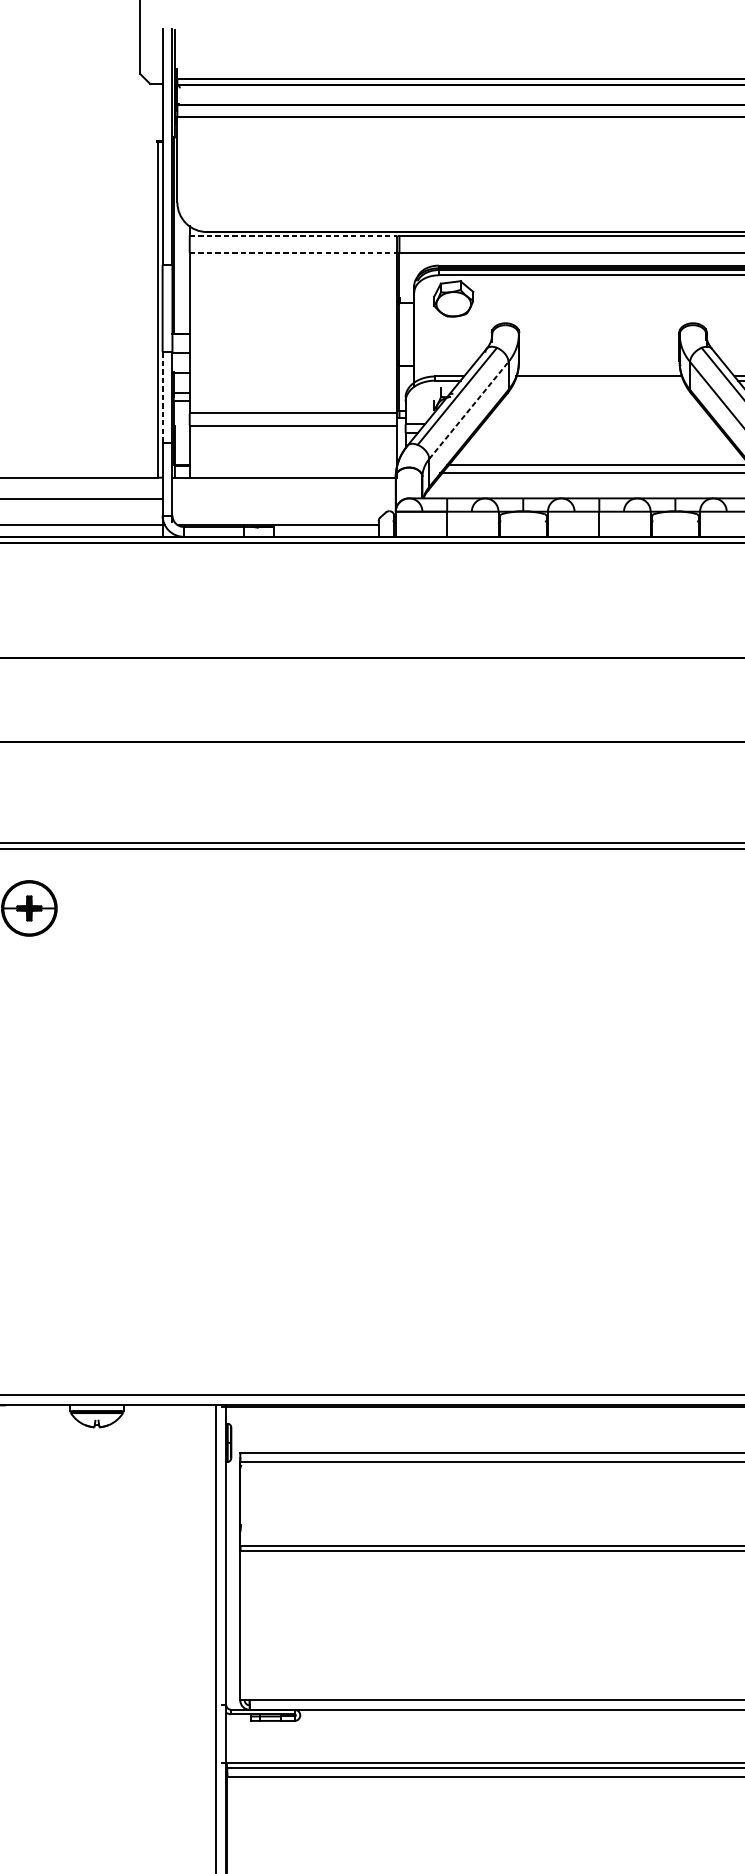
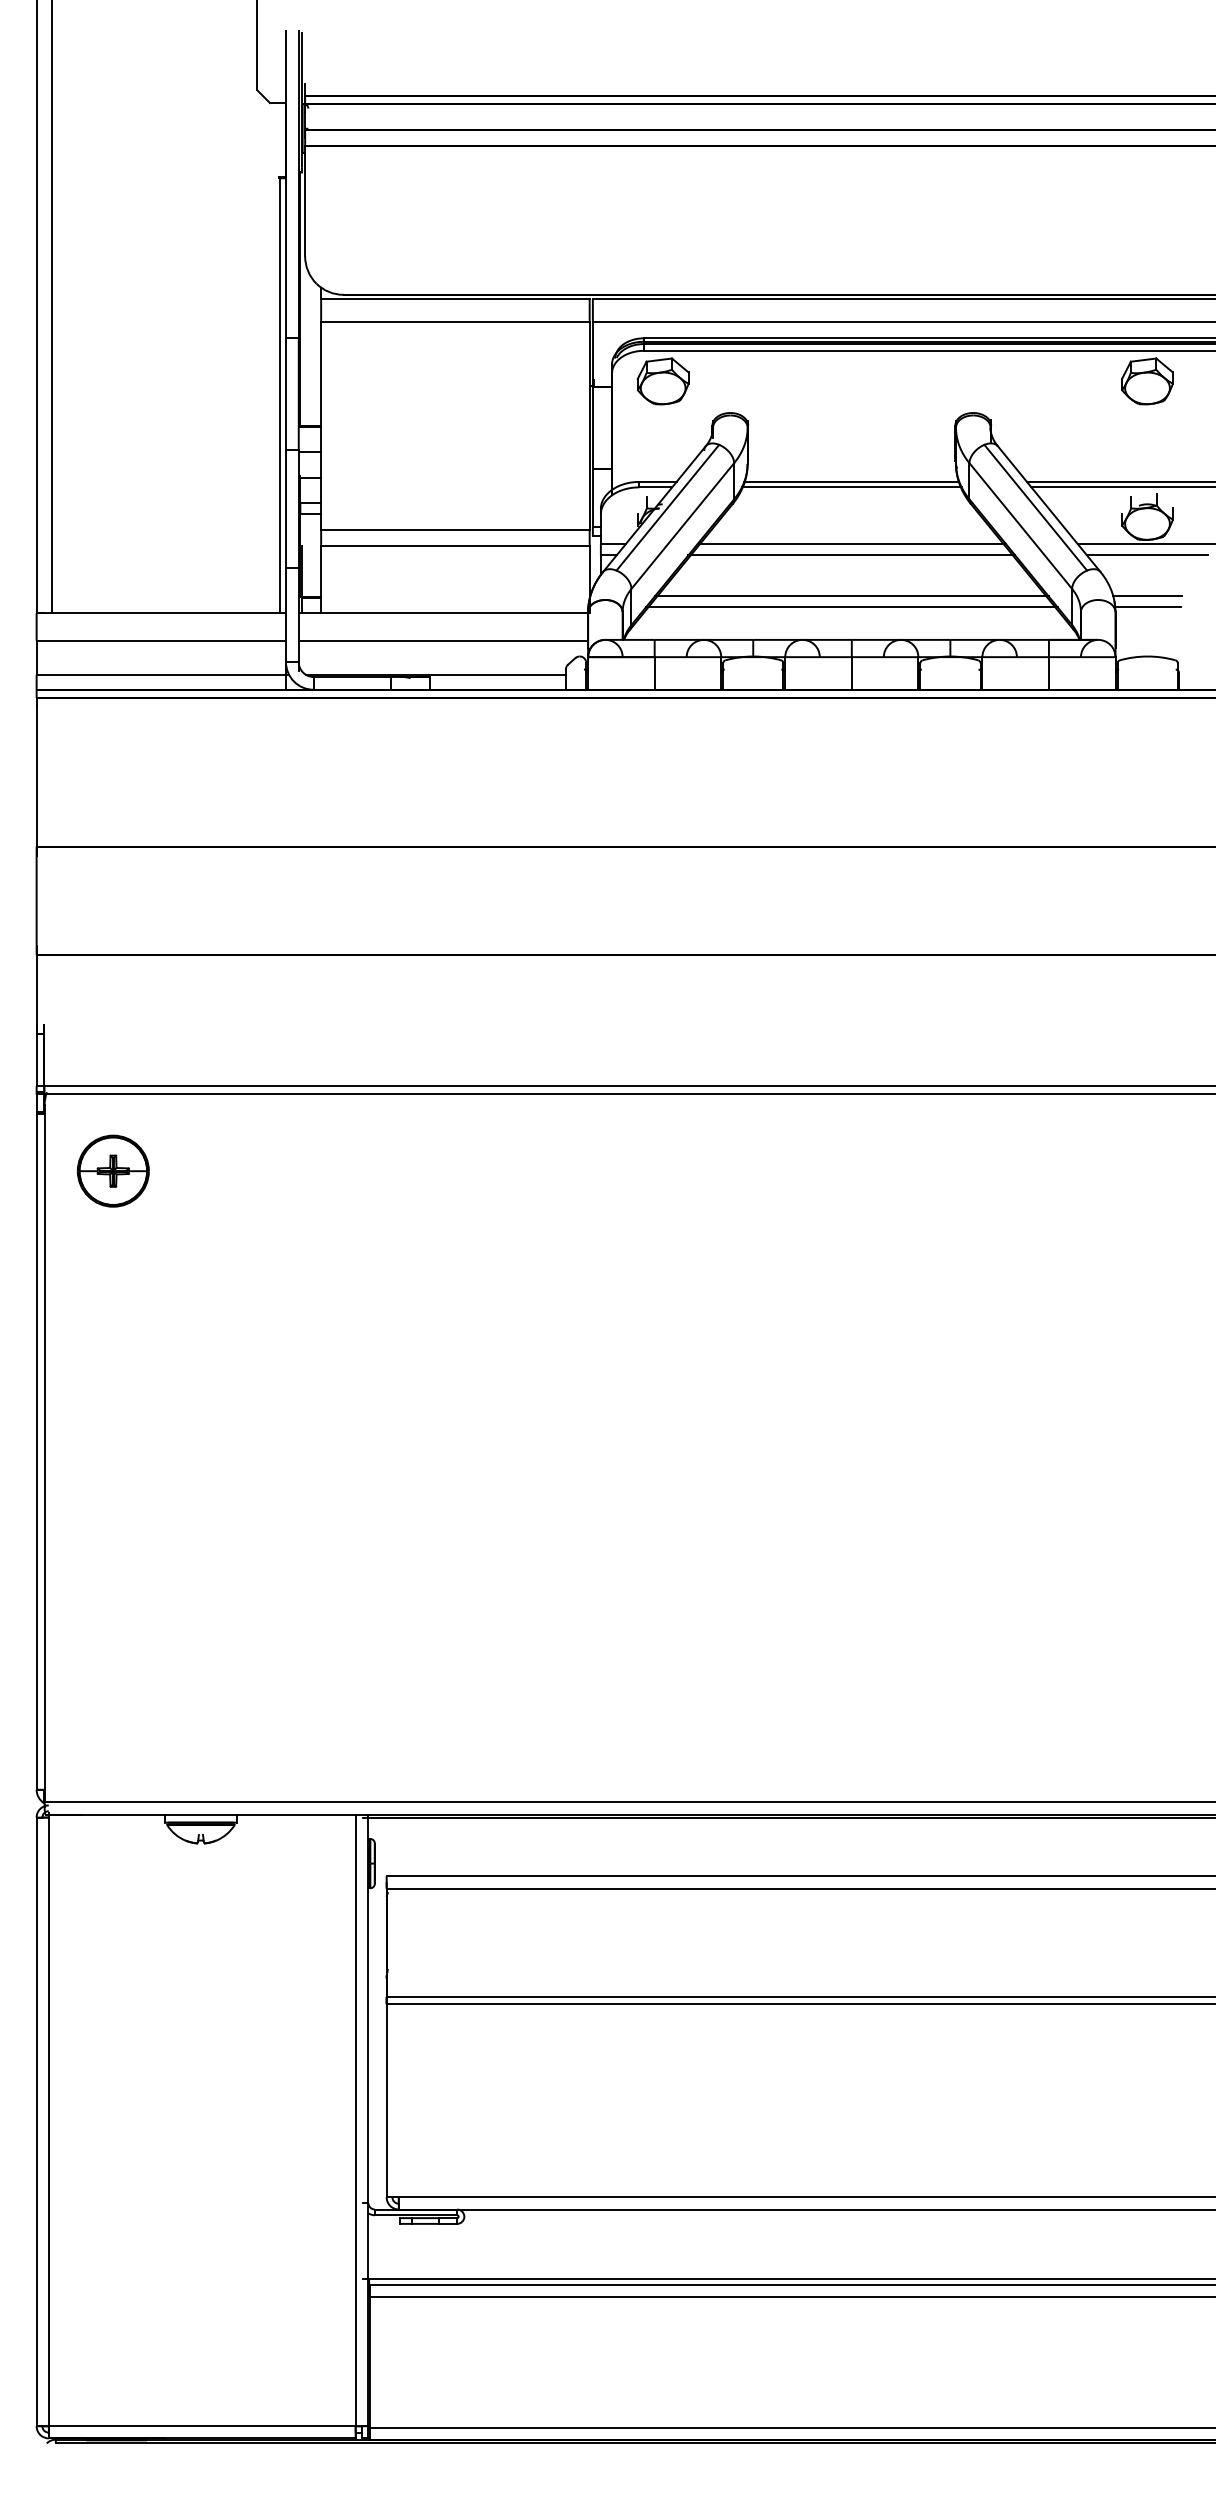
line: (293, 235) -> (455, 299), dashed -> solid
line: (293, 252) -> (455, 321), dashed -> solid
line: (599, 380) -> (851, 487), added
line: (162, 397) -> (285, 509), dashed -> solid
line: (469, 410) -> (683, 525), dashed -> solid
line: (599, 424) -> (851, 544), added
line: (599, 433) -> (851, 555), added
line: (284, 498) -> (443, 640), added

